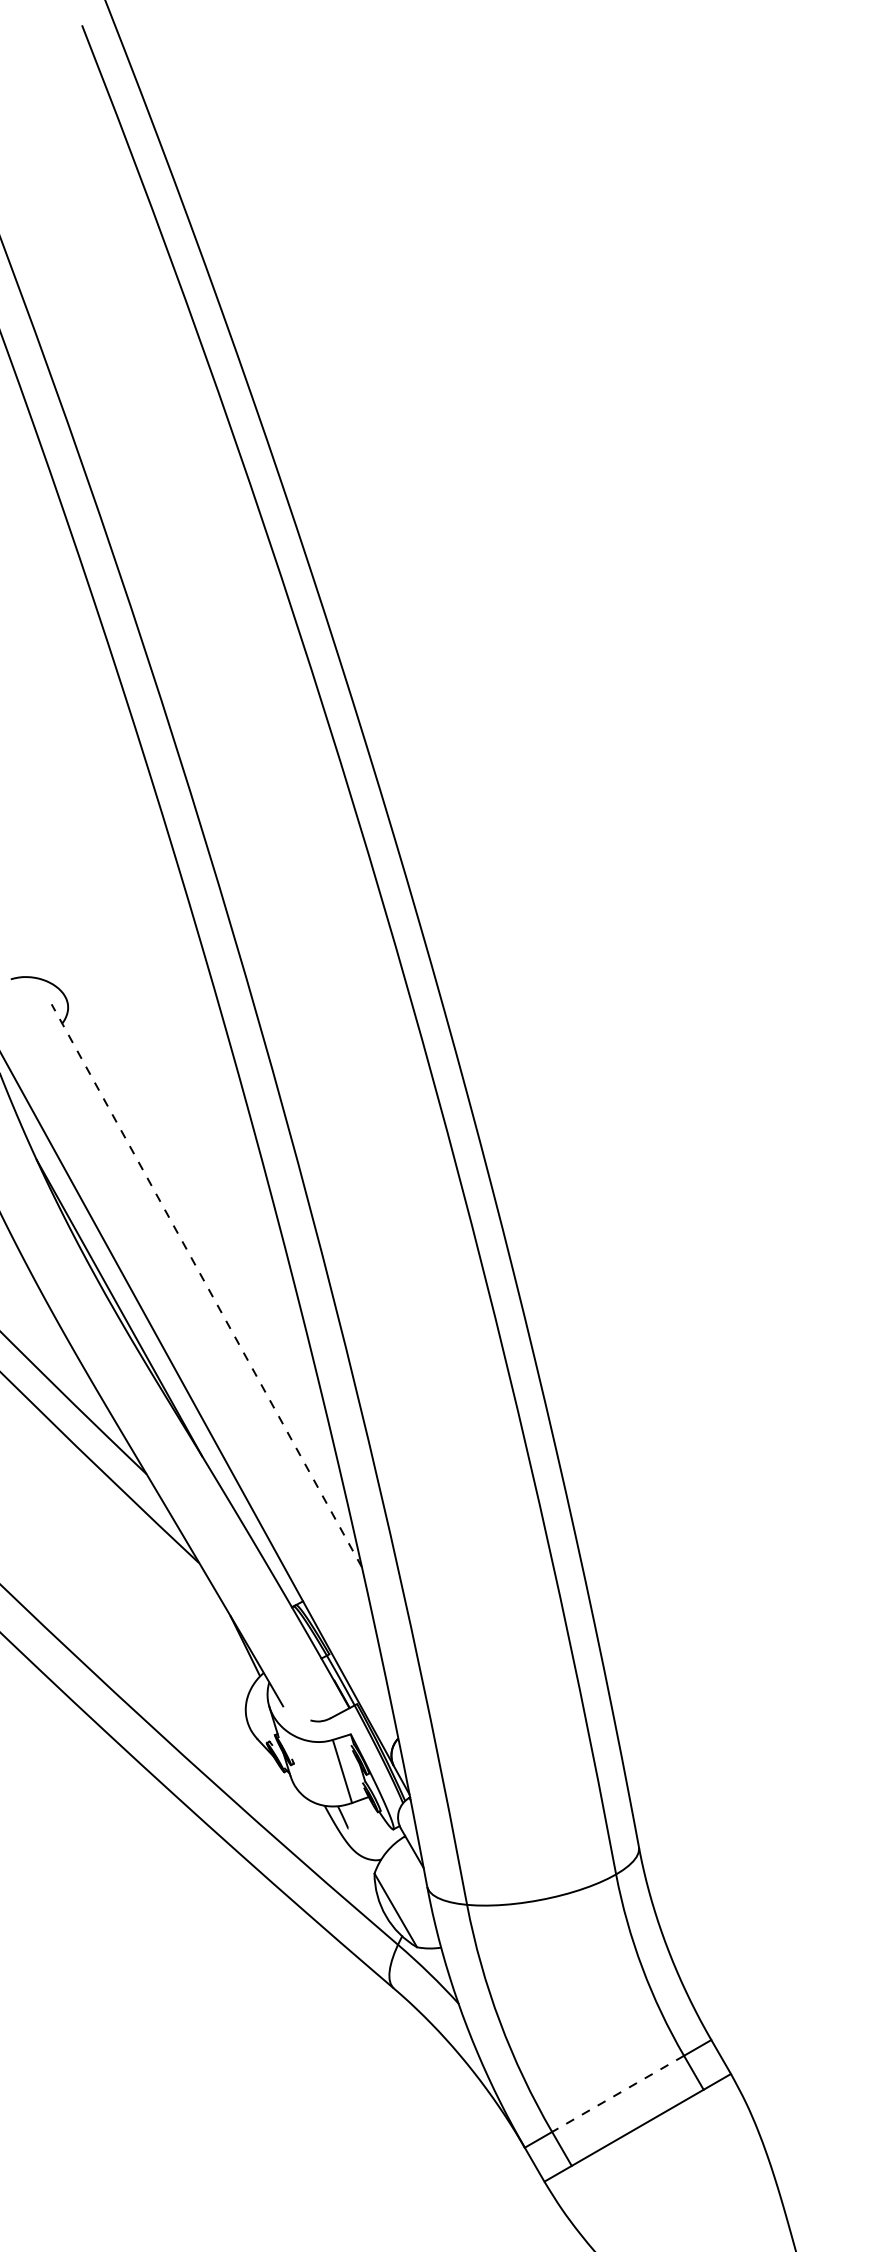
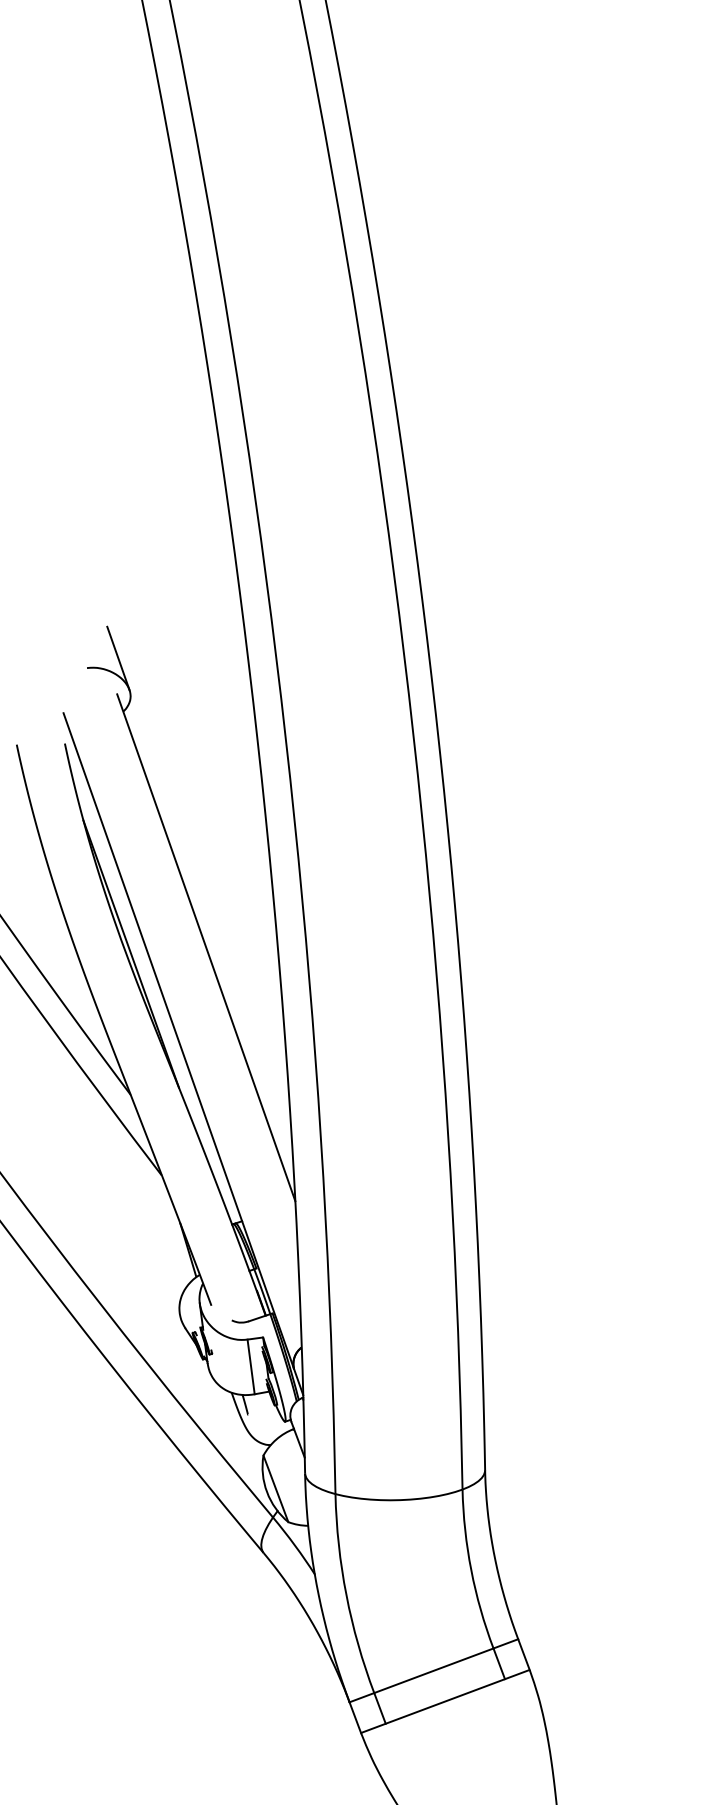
line: (45, 961) -> (118, 658), added
line: (206, 1285) -> (206, 947), dashed -> solid
line: (617, 2094) -> (433, 1671), dashed -> solid

